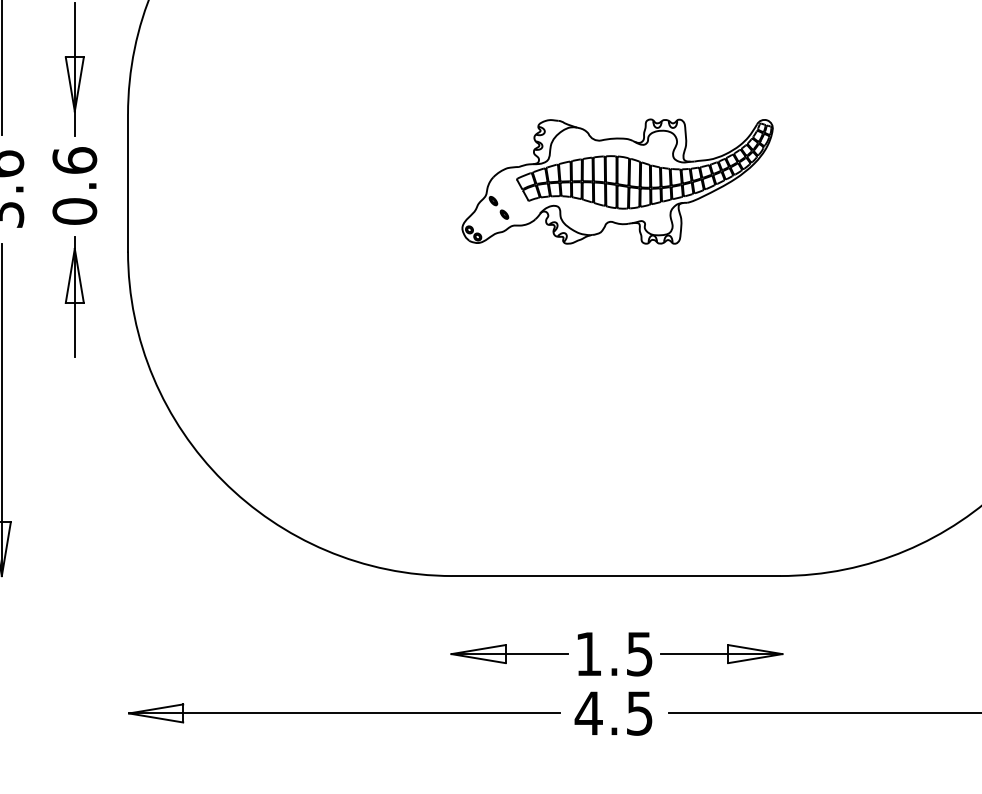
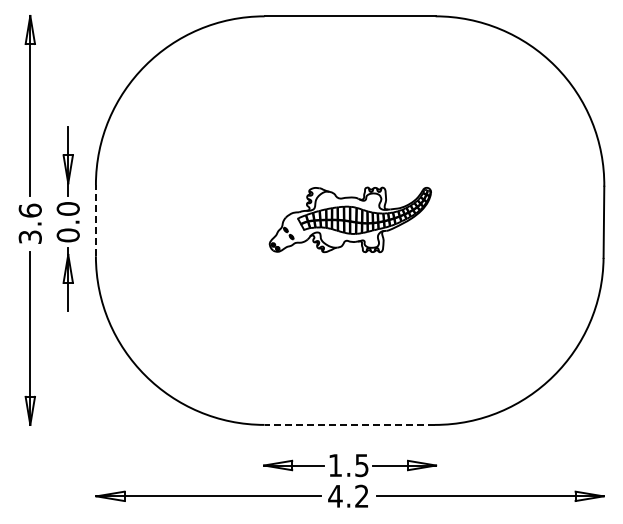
text: (73, 159) -> (67, 208), 0.6 -> 0.0
line: (127, 182) -> (95, 220), solid -> dashed
line: (615, 575) -> (349, 424), solid -> dashed
text: (638, 711) -> (361, 495), 4.5 -> 4.2

